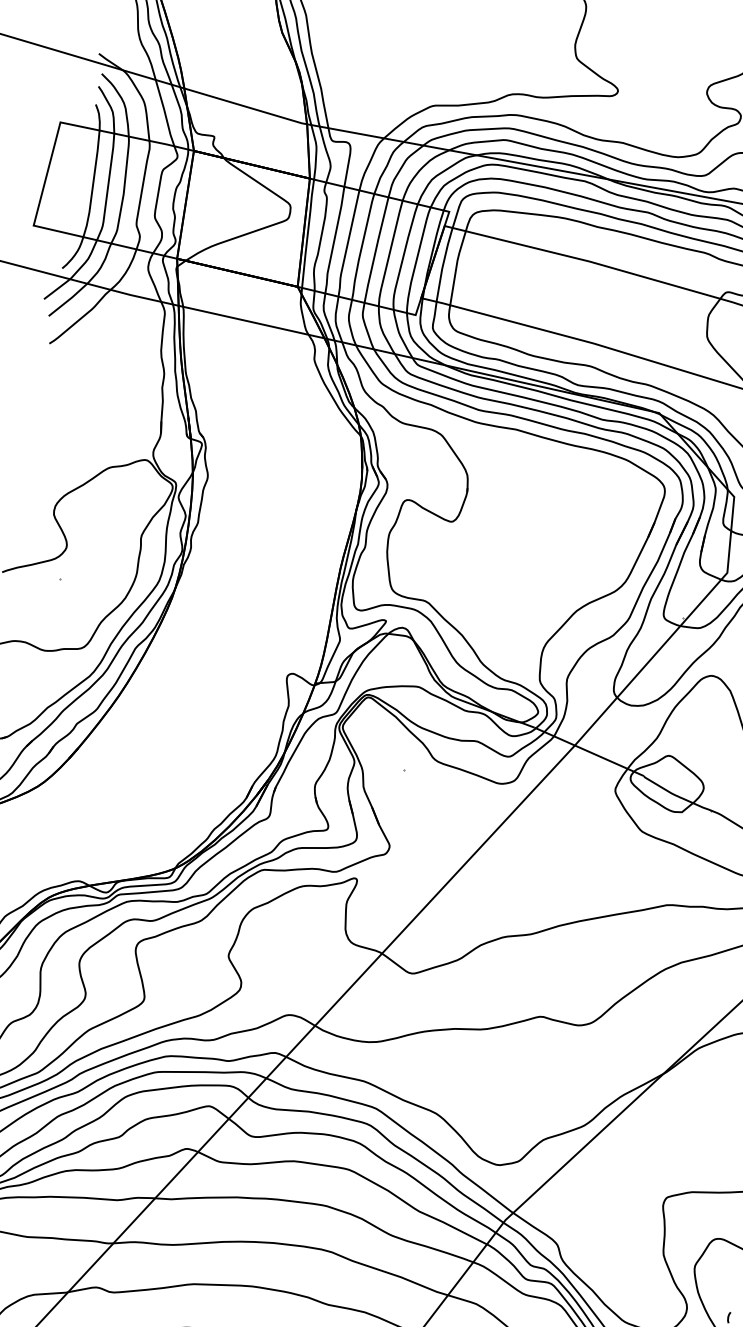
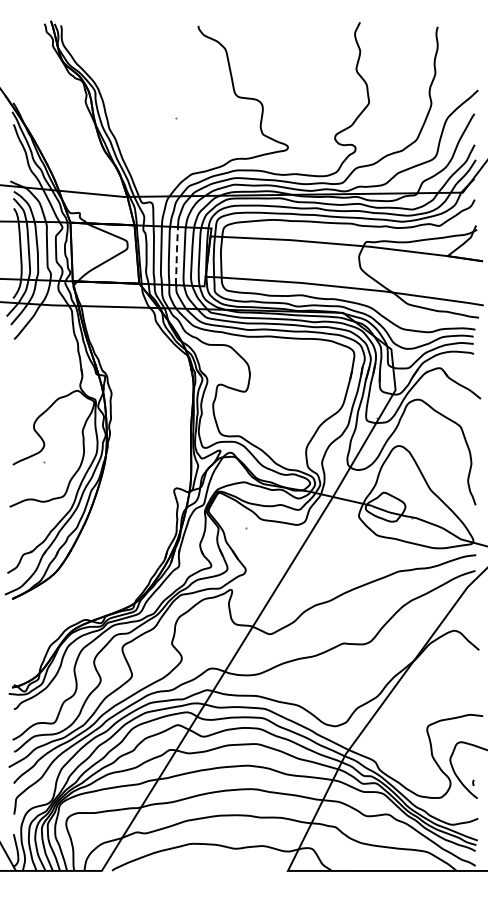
line: (375, 250) -> (176, 256), solid -> dashed

